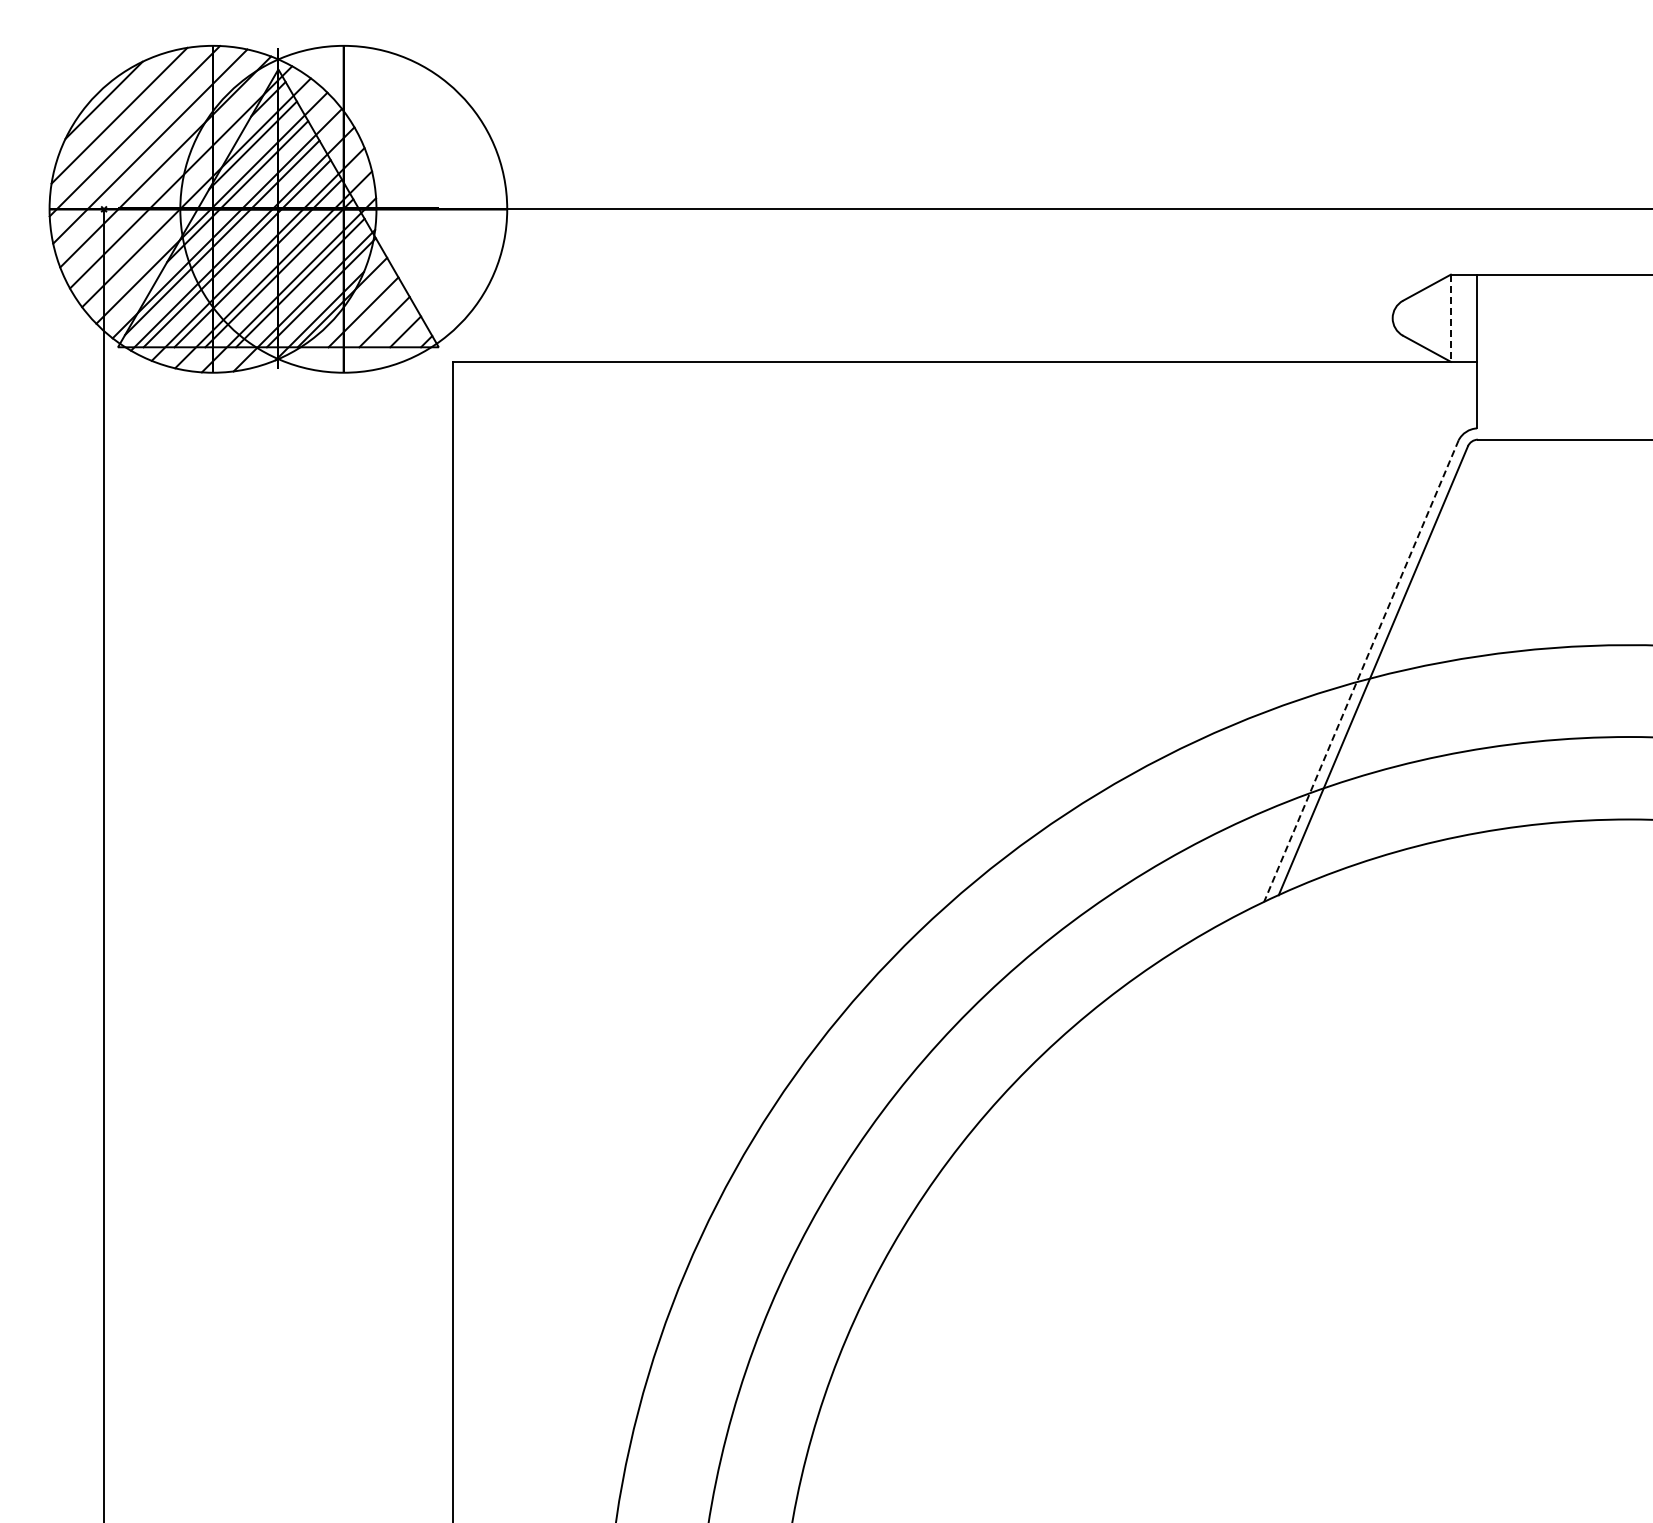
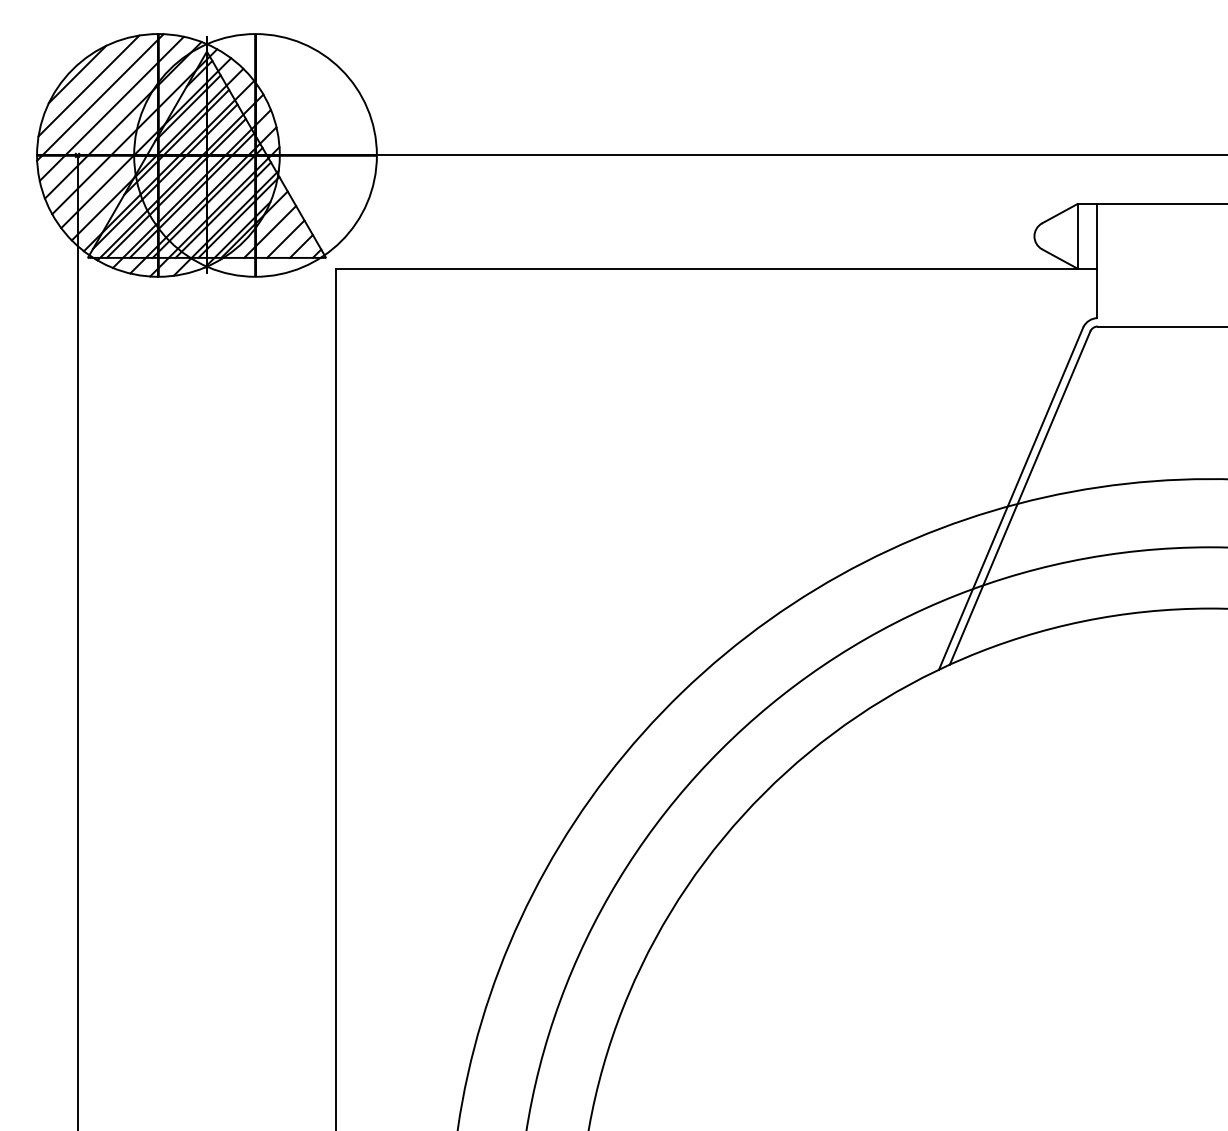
line: (1450, 318) -> (1077, 236), dashed -> solid
line: (1361, 671) -> (1011, 498), dashed -> solid

